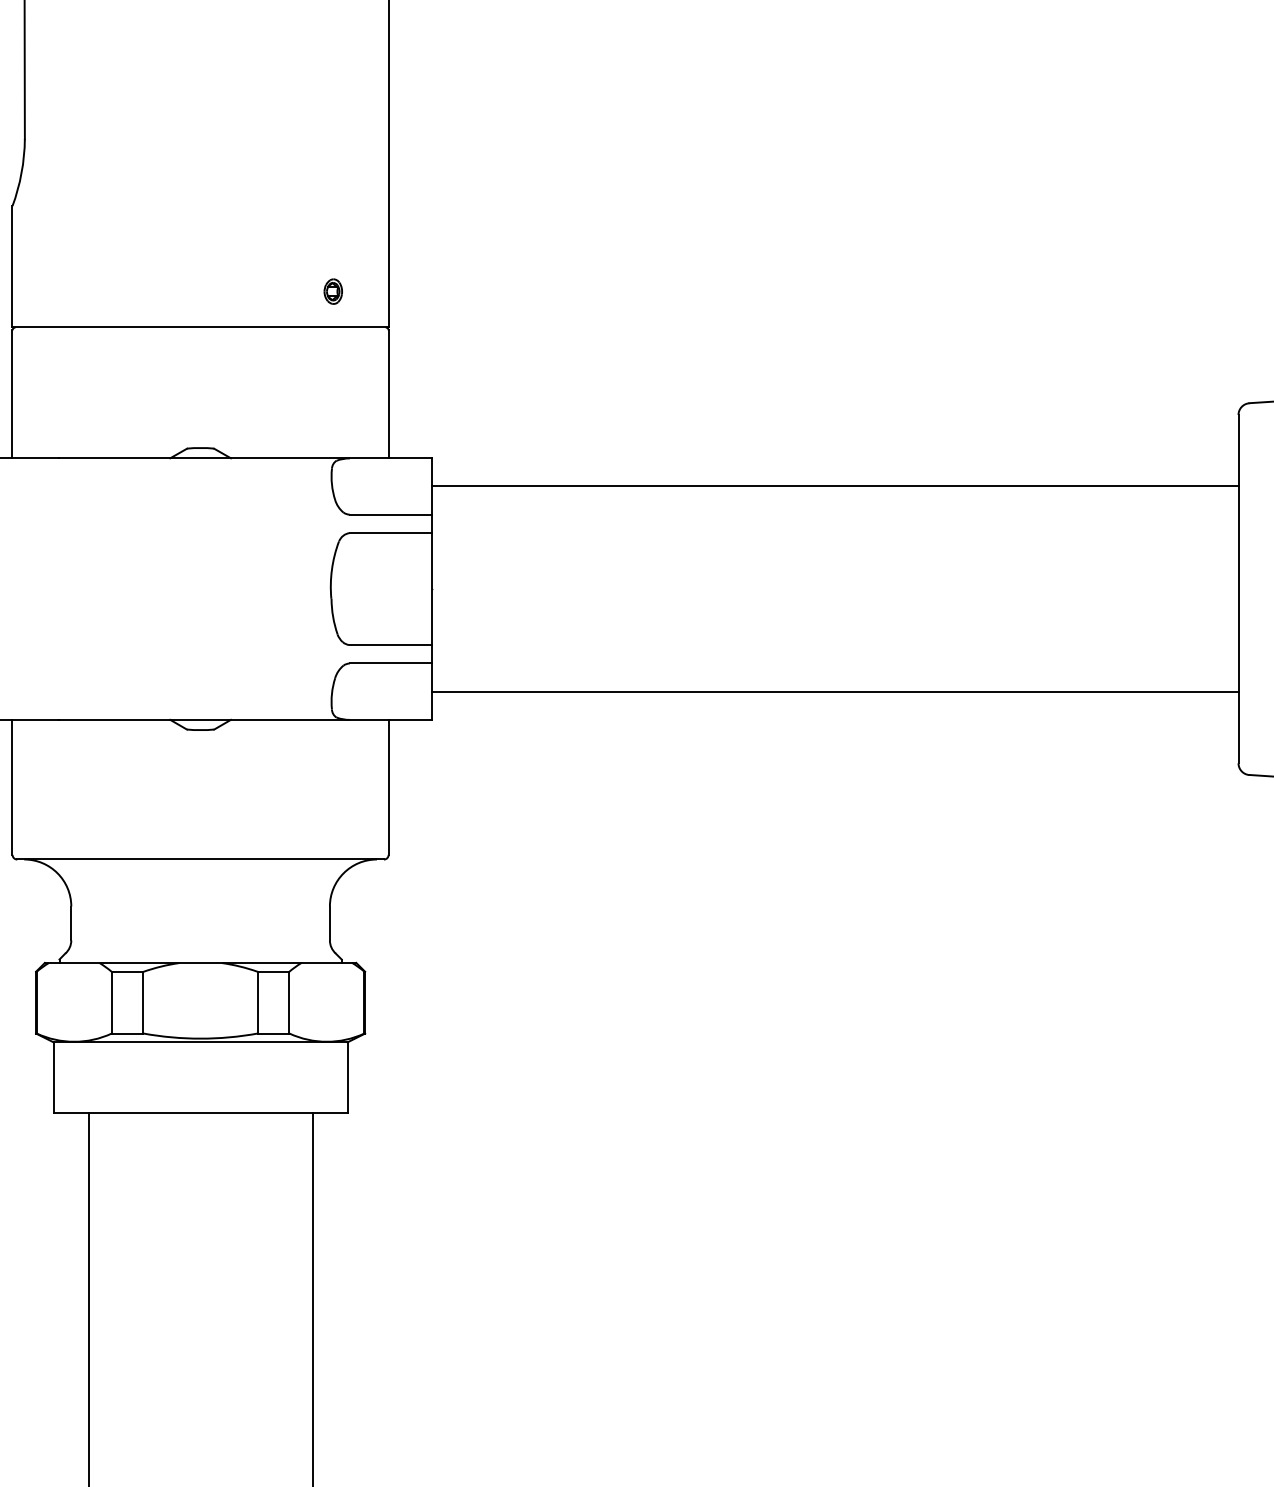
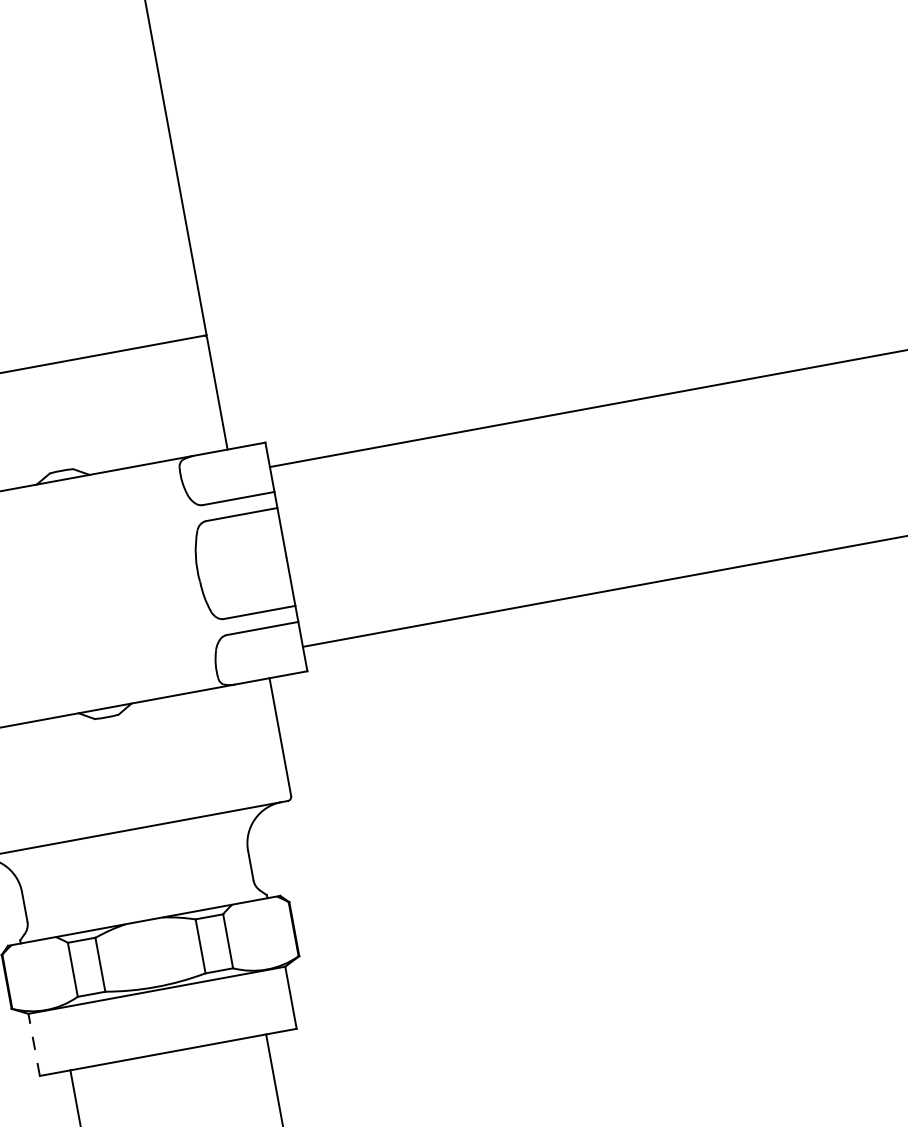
part: (332, 291) -> (151, 312), removed
line: (53, 1077) -> (33, 1044), solid -> dashed

